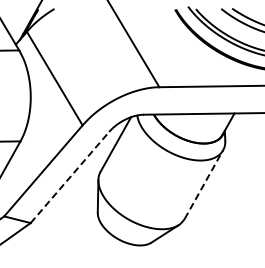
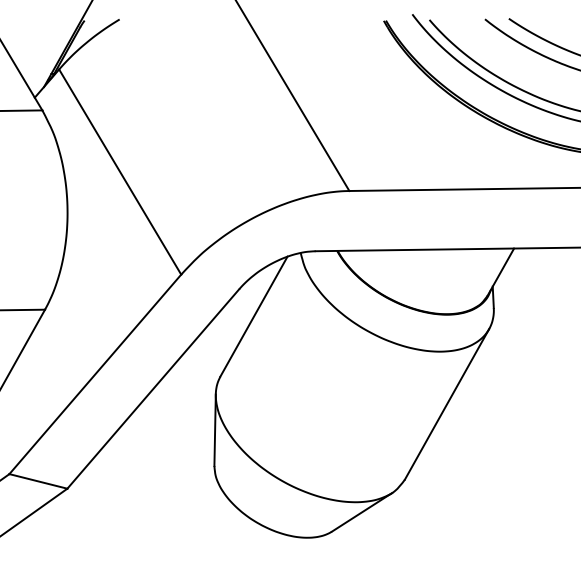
line: (70, 177) -> (154, 388), dashed -> solid
line: (204, 184) -> (448, 404), dashed -> solid

